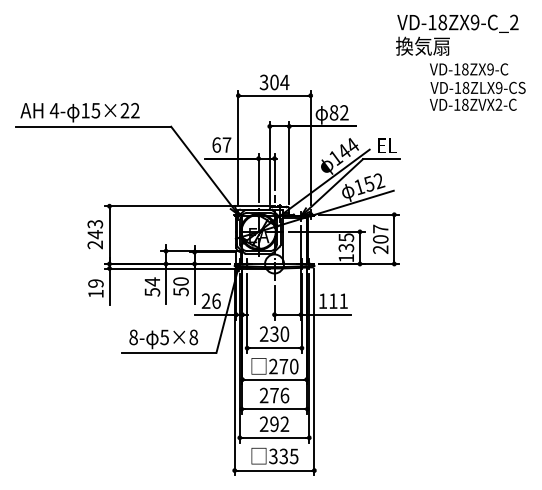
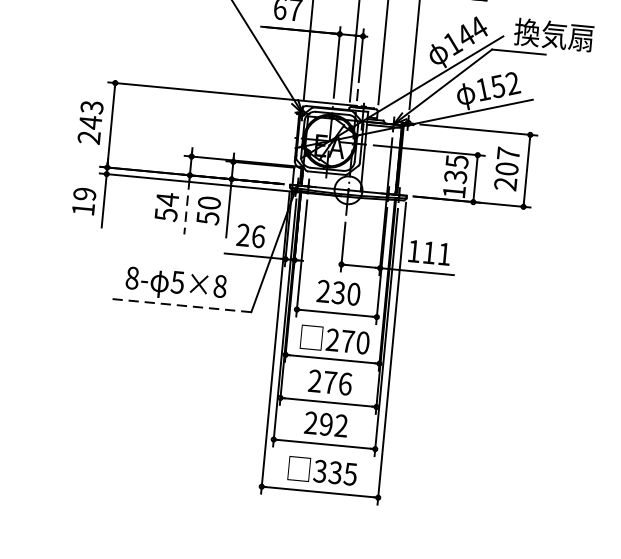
text: (403, 145) -> (553, 34), EL -> 換気扇
line: (166, 285) -> (187, 206), solid -> dashed
line: (168, 352) -> (181, 304), solid -> dashed

